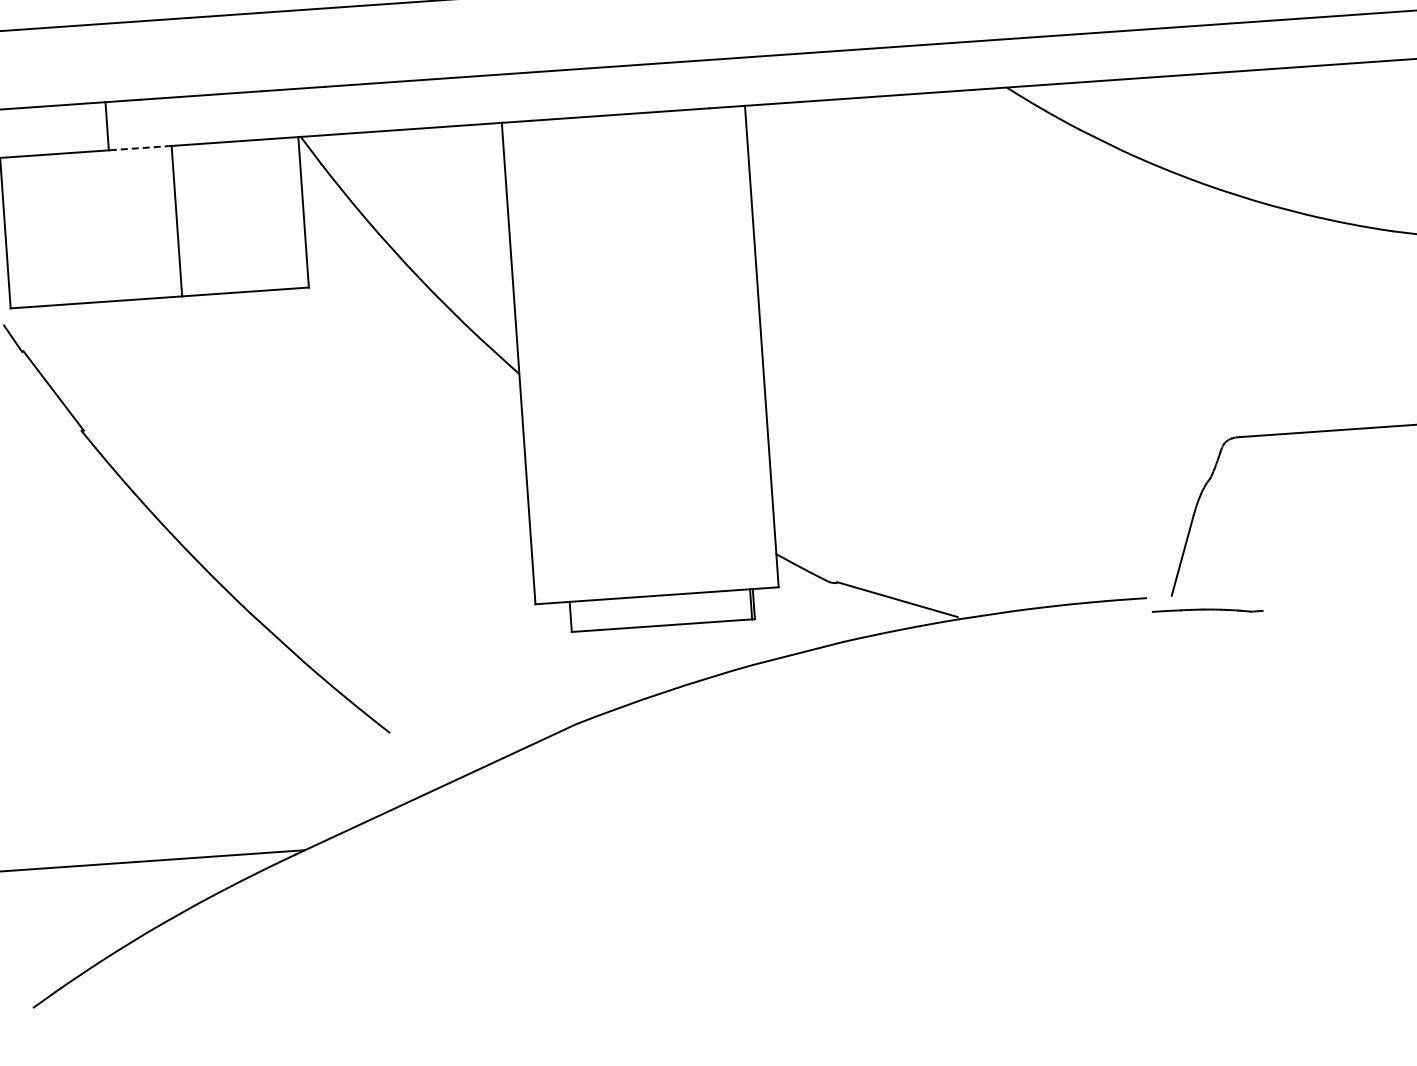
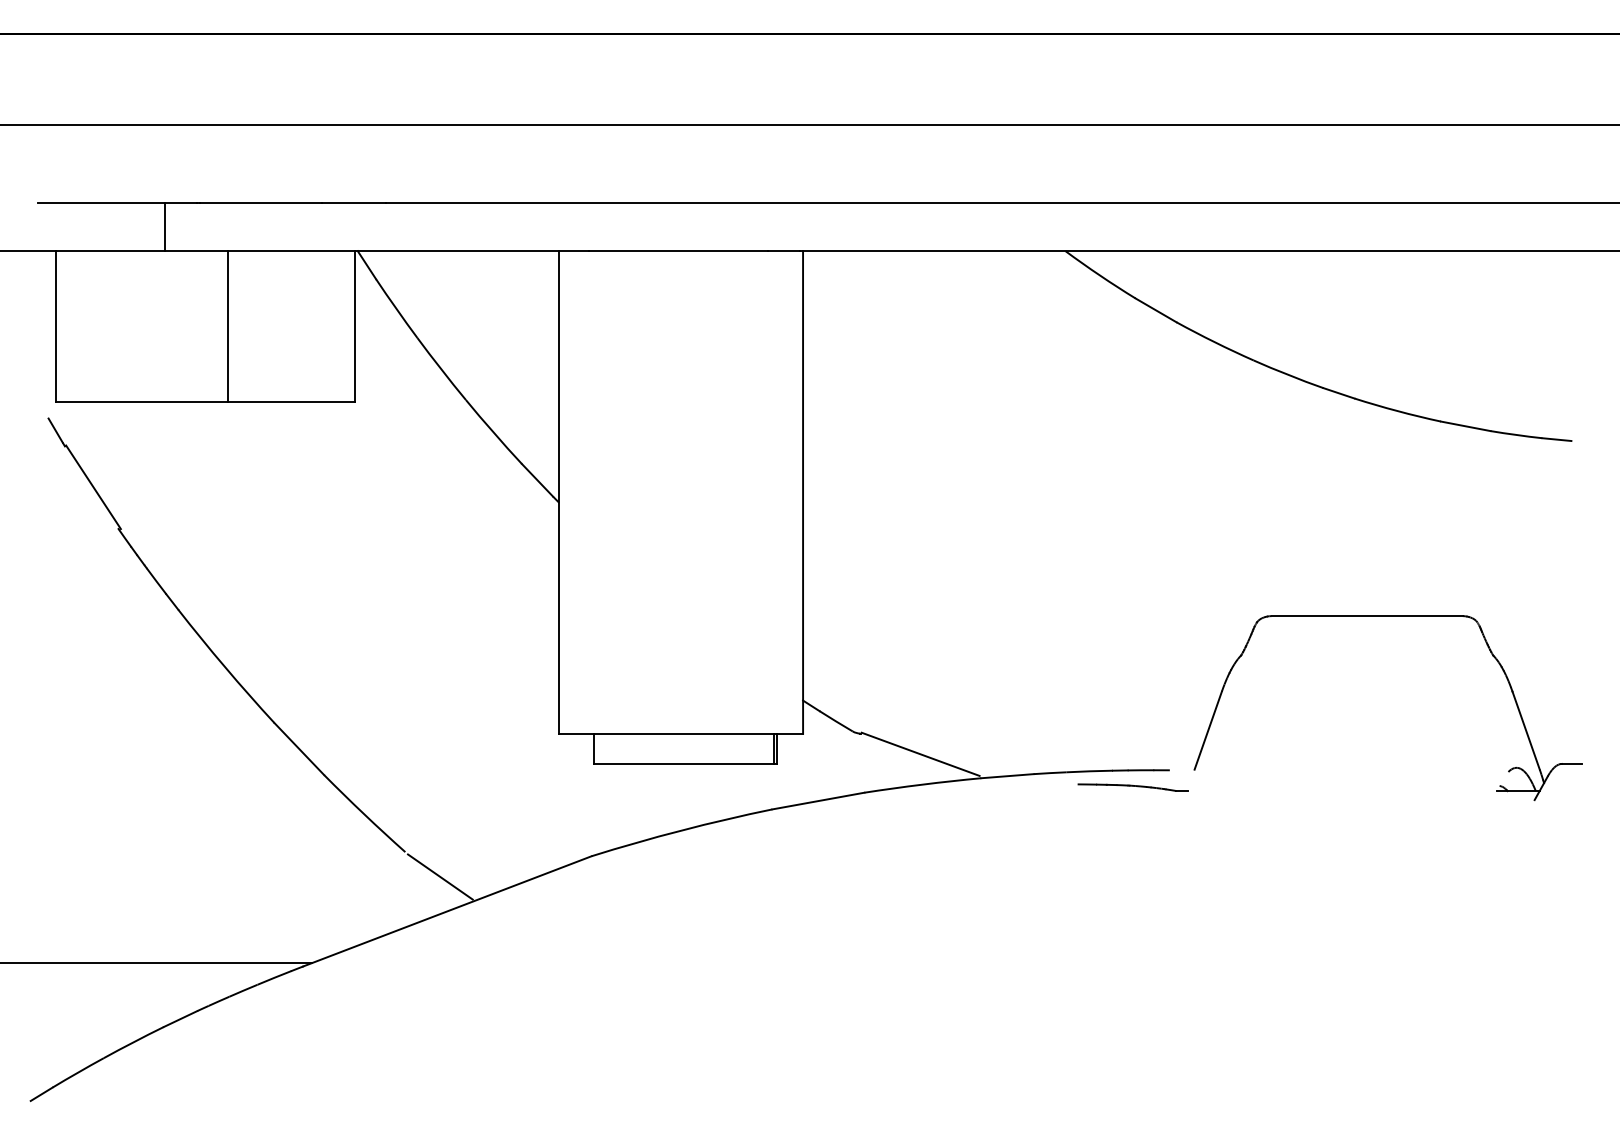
line: (139, 148) -> (196, 251), dashed -> solid
part: (1206, 611) -> (1132, 787), moved
line: (425, 755) -> (439, 876), added

